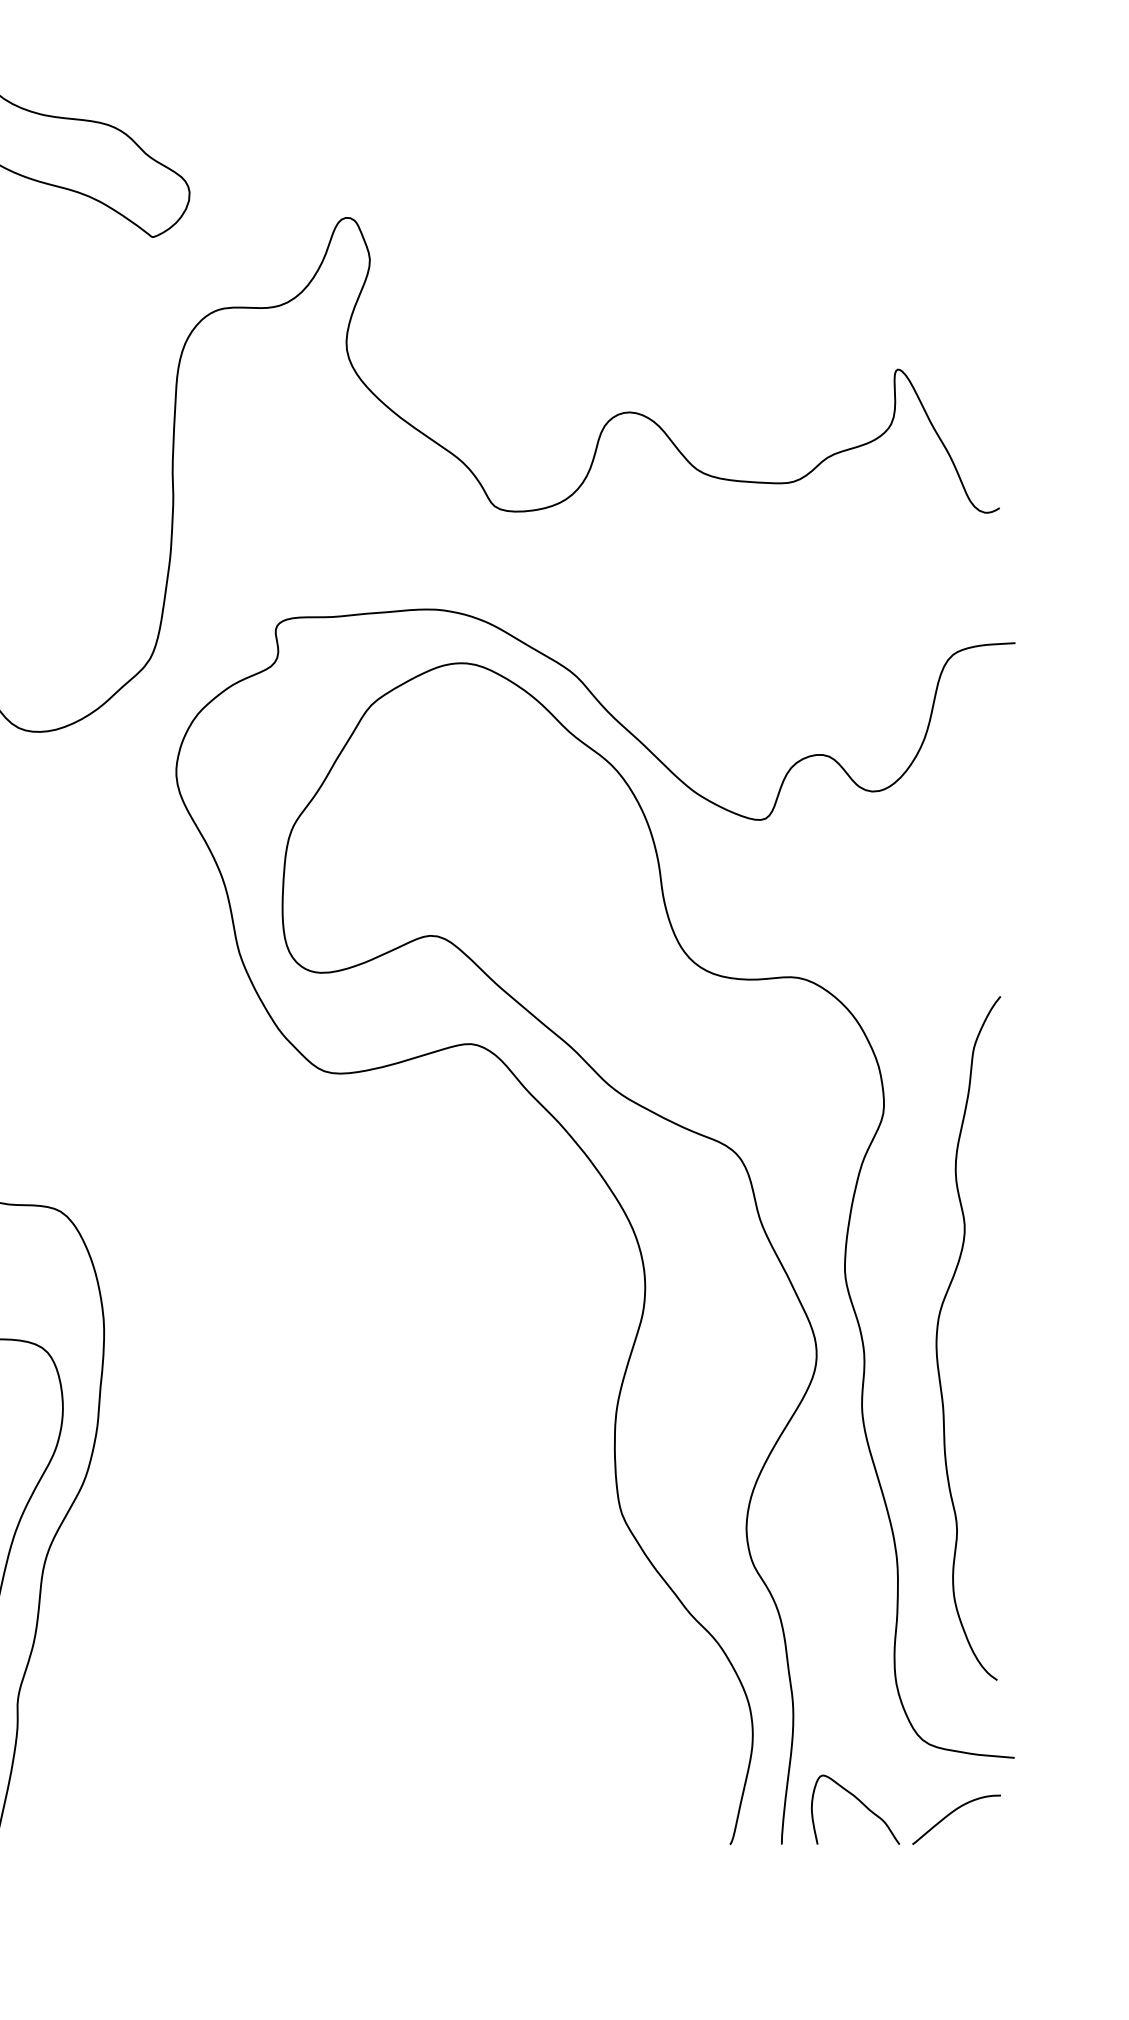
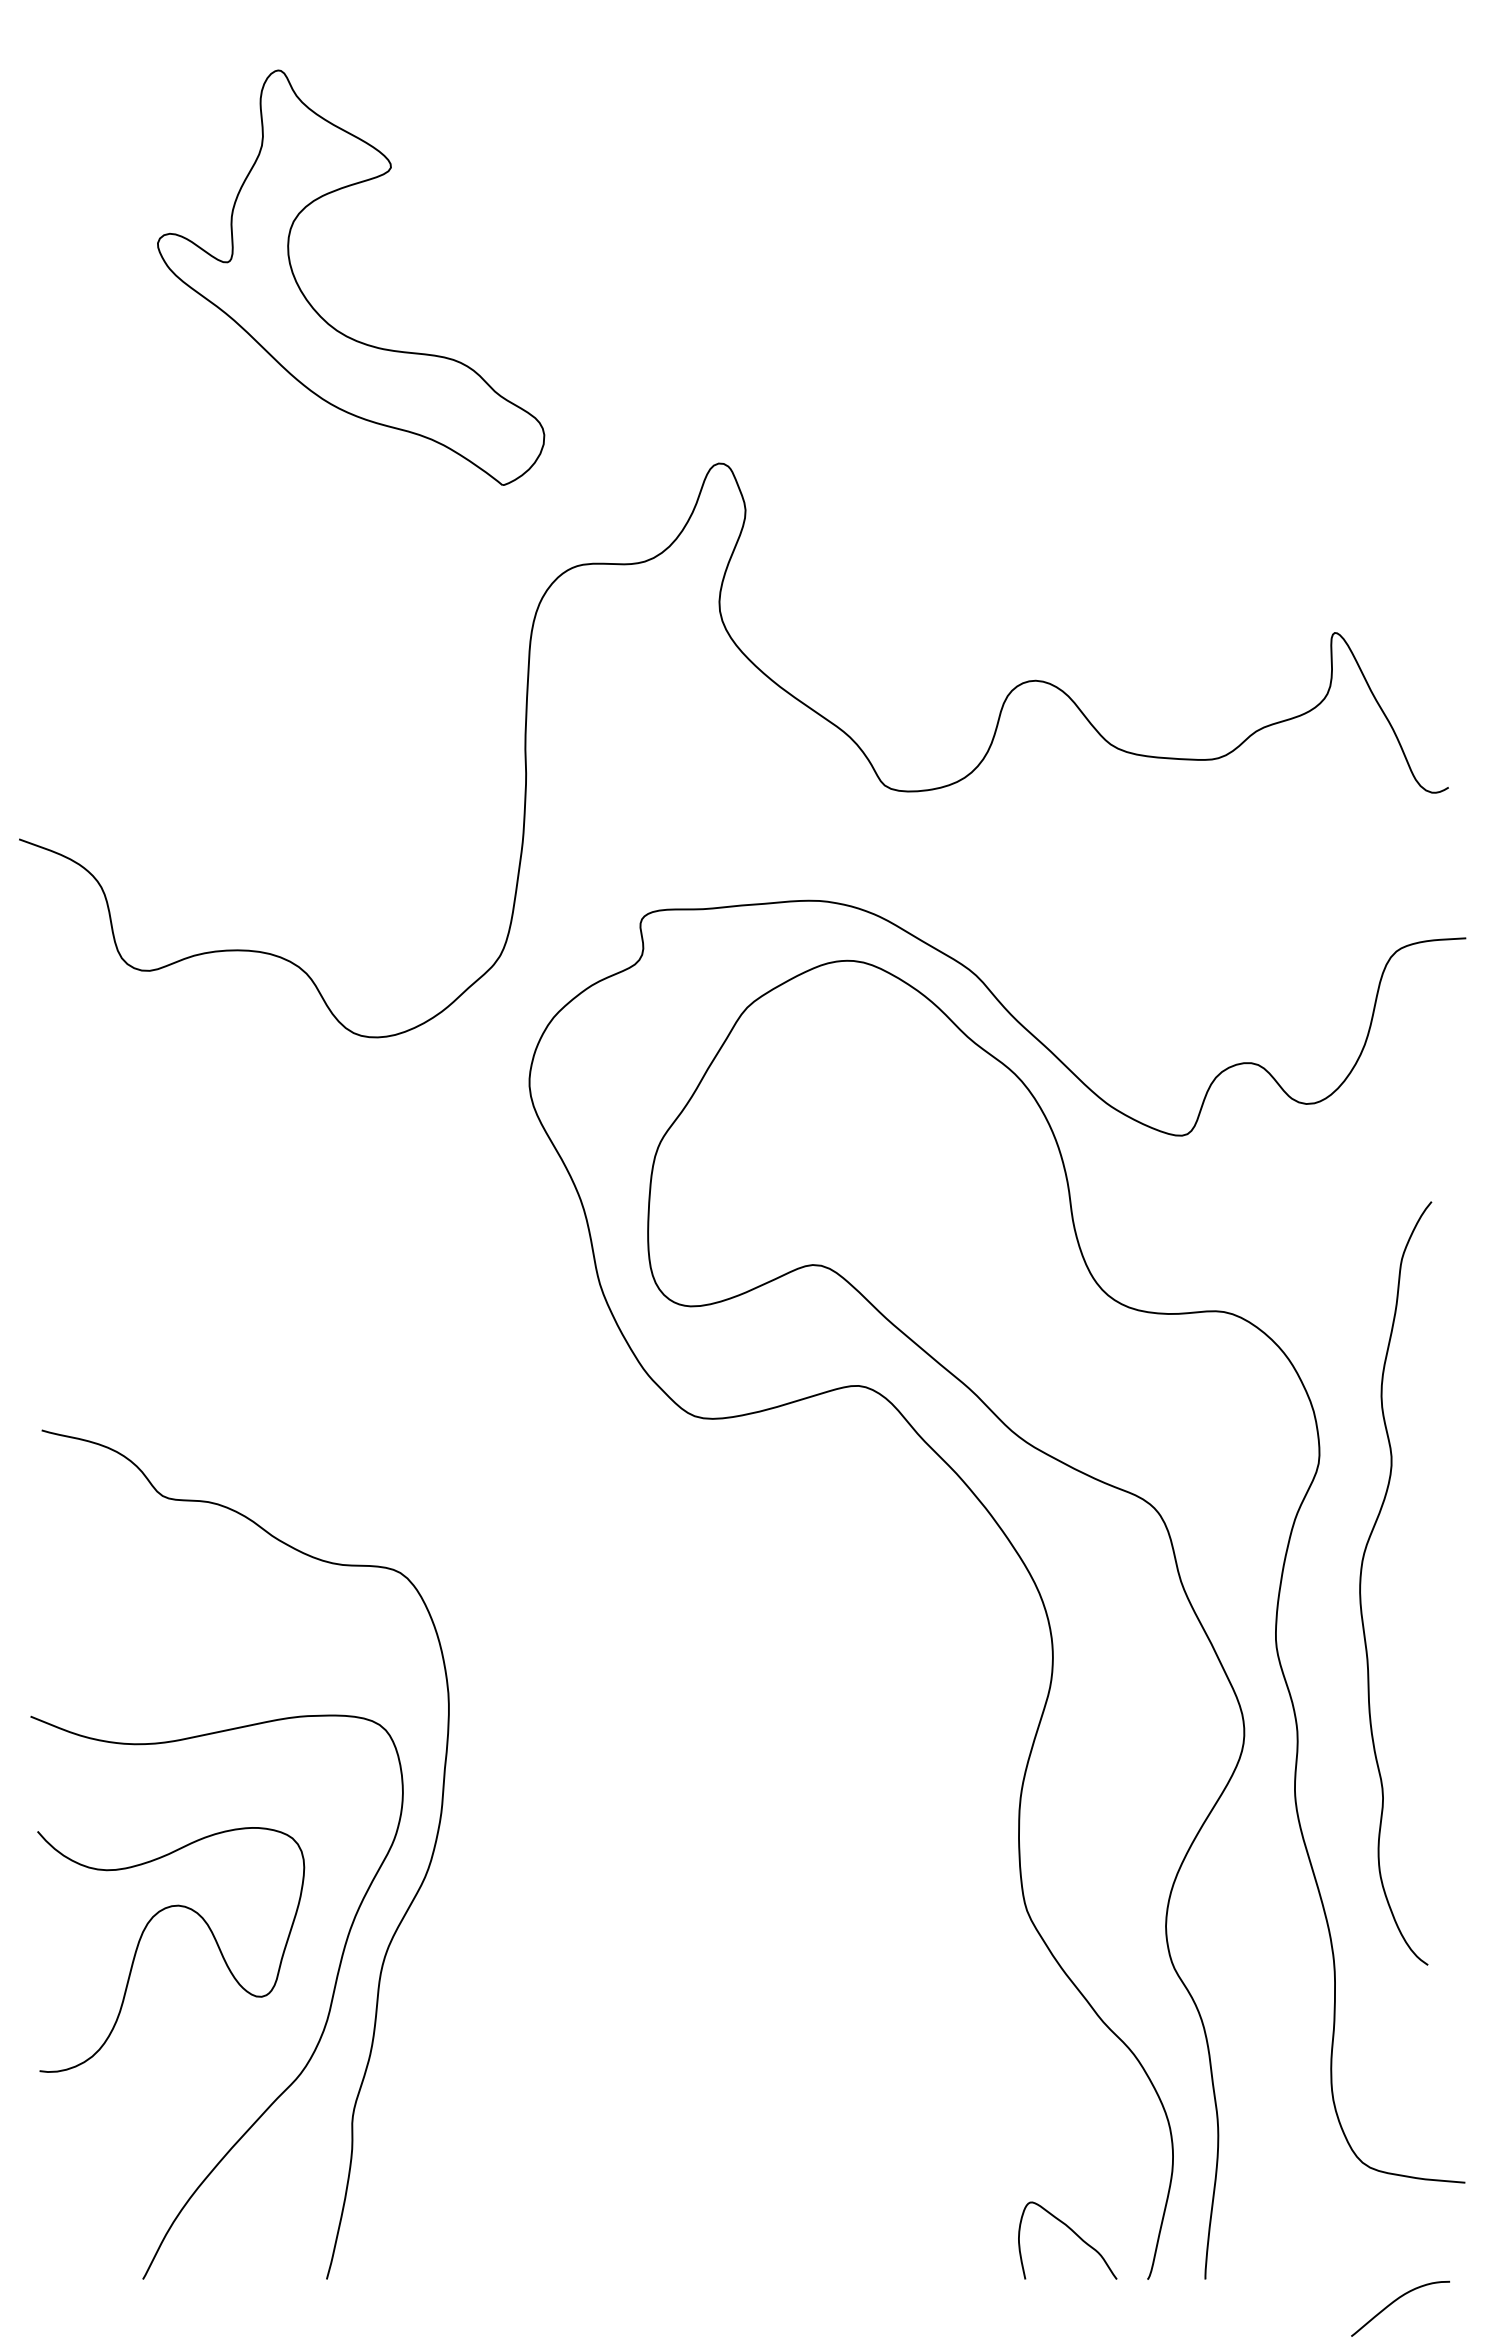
curve: (937, 1338) -> (1361, 1583), moved
curve: (858, 1801) -> (1071, 2231), moved
curve: (951, 1814) -> (1394, 2302), moved

